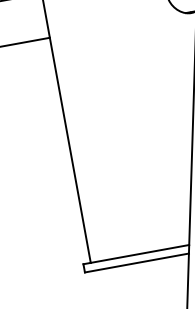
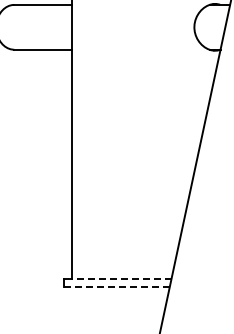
line: (139, 253) -> (121, 278), solid -> dashed
line: (136, 262) -> (116, 286), solid -> dashed

